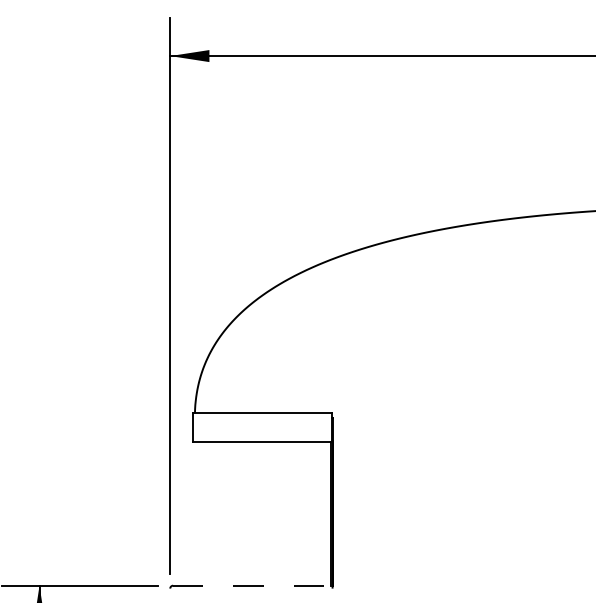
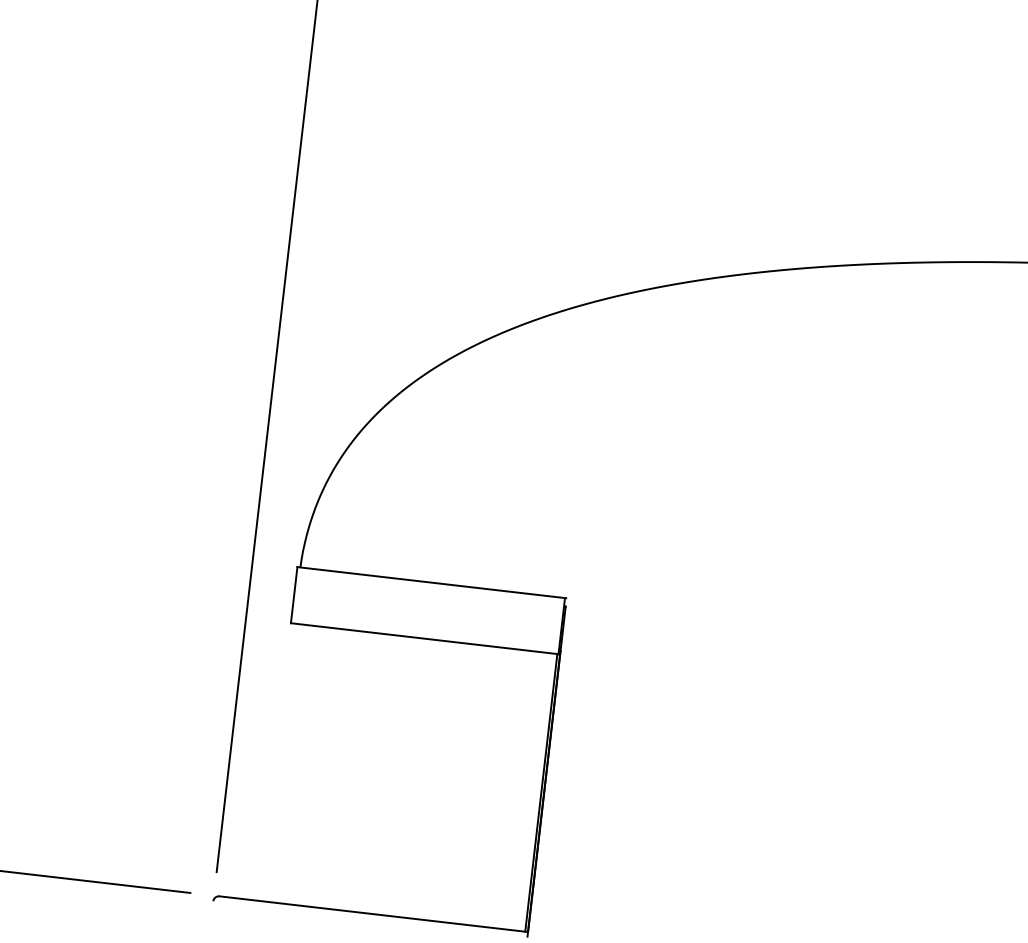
line: (252, 585) -> (373, 913), dashed -> solid

